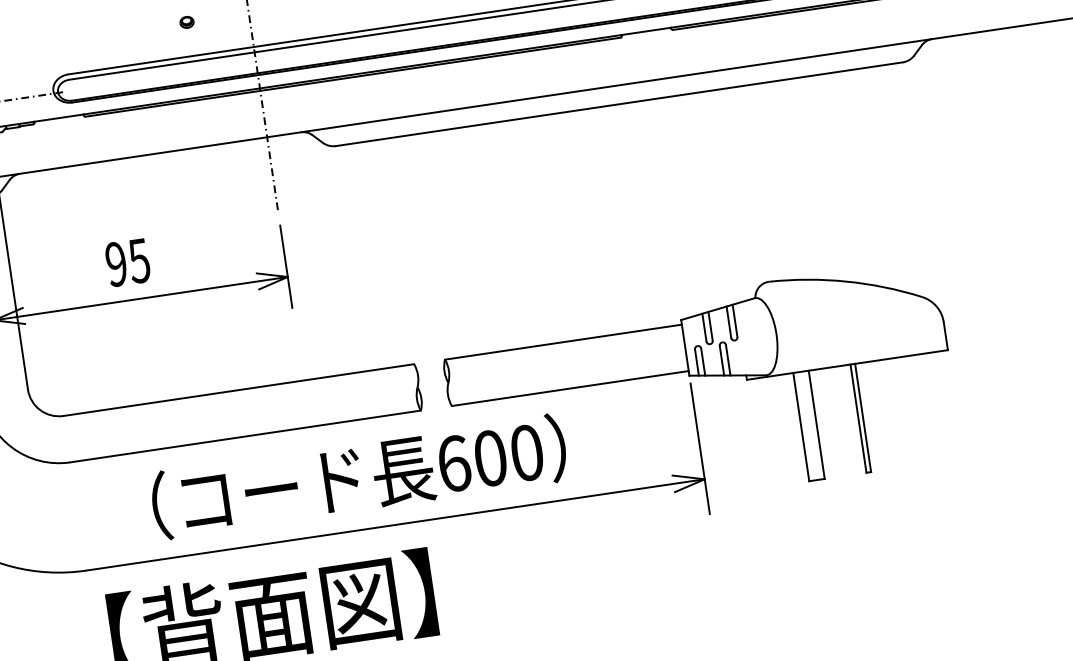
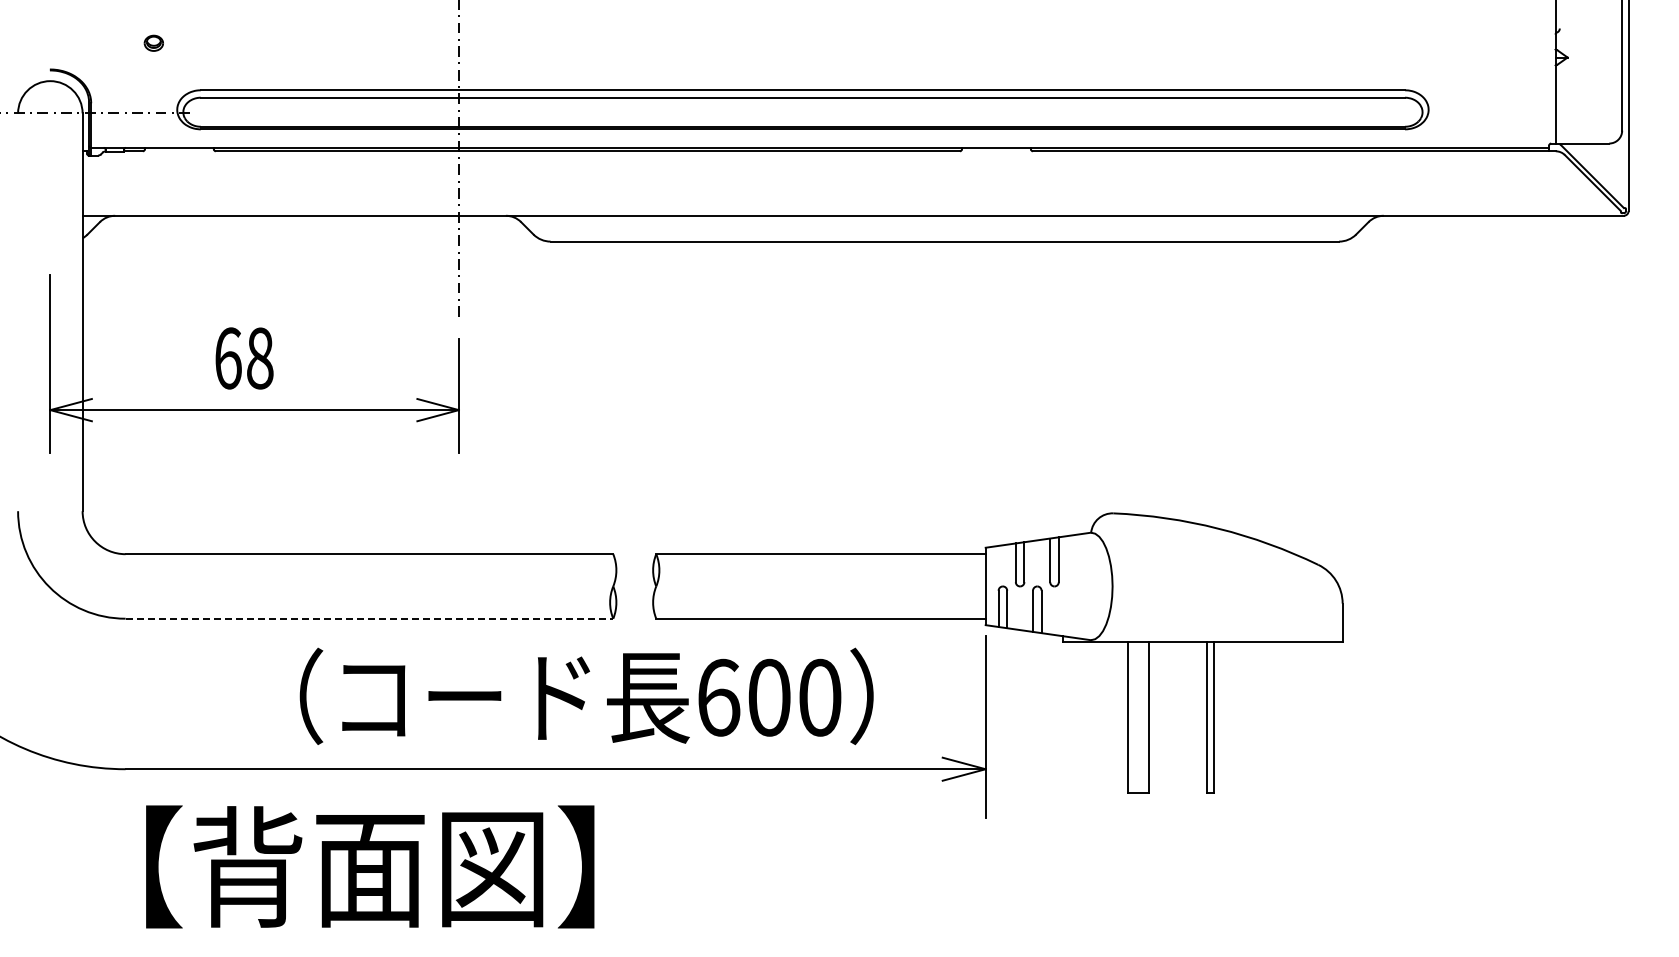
part: (186, 21) -> (153, 42), moved
text: (128, 262) -> (244, 358), 95 -> 68
line: (245, 436) -> (369, 618), solid -> dashed
text: (358, 476) -> (586, 696), moved

